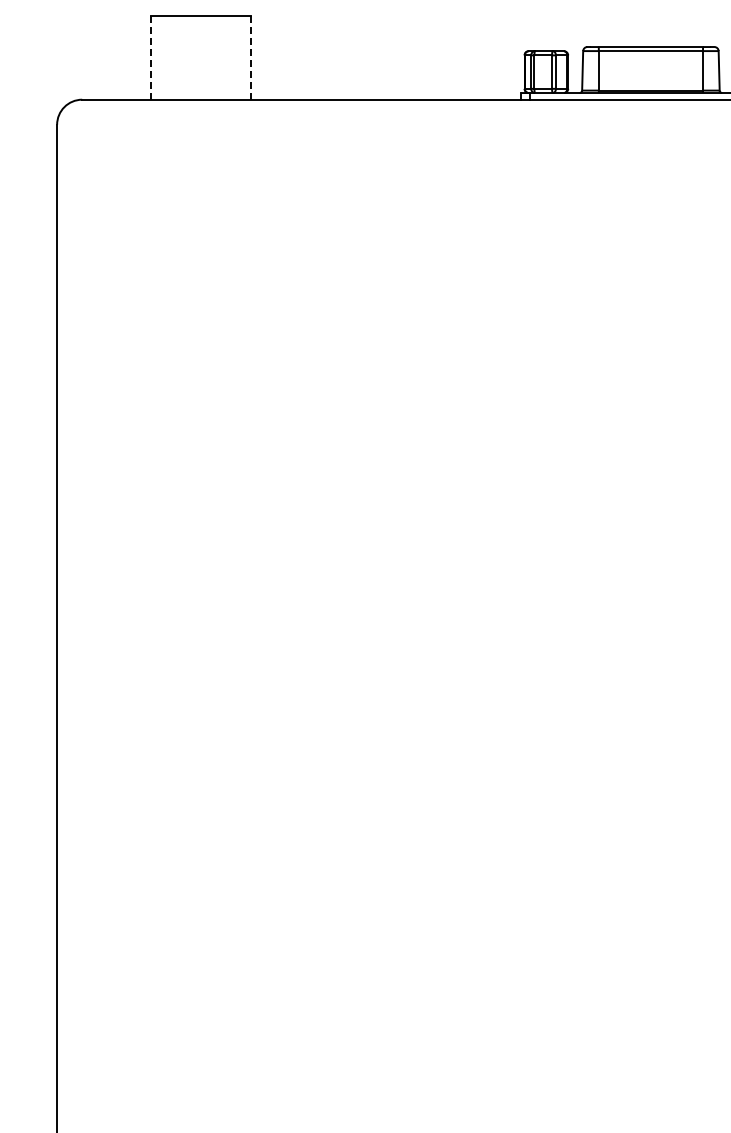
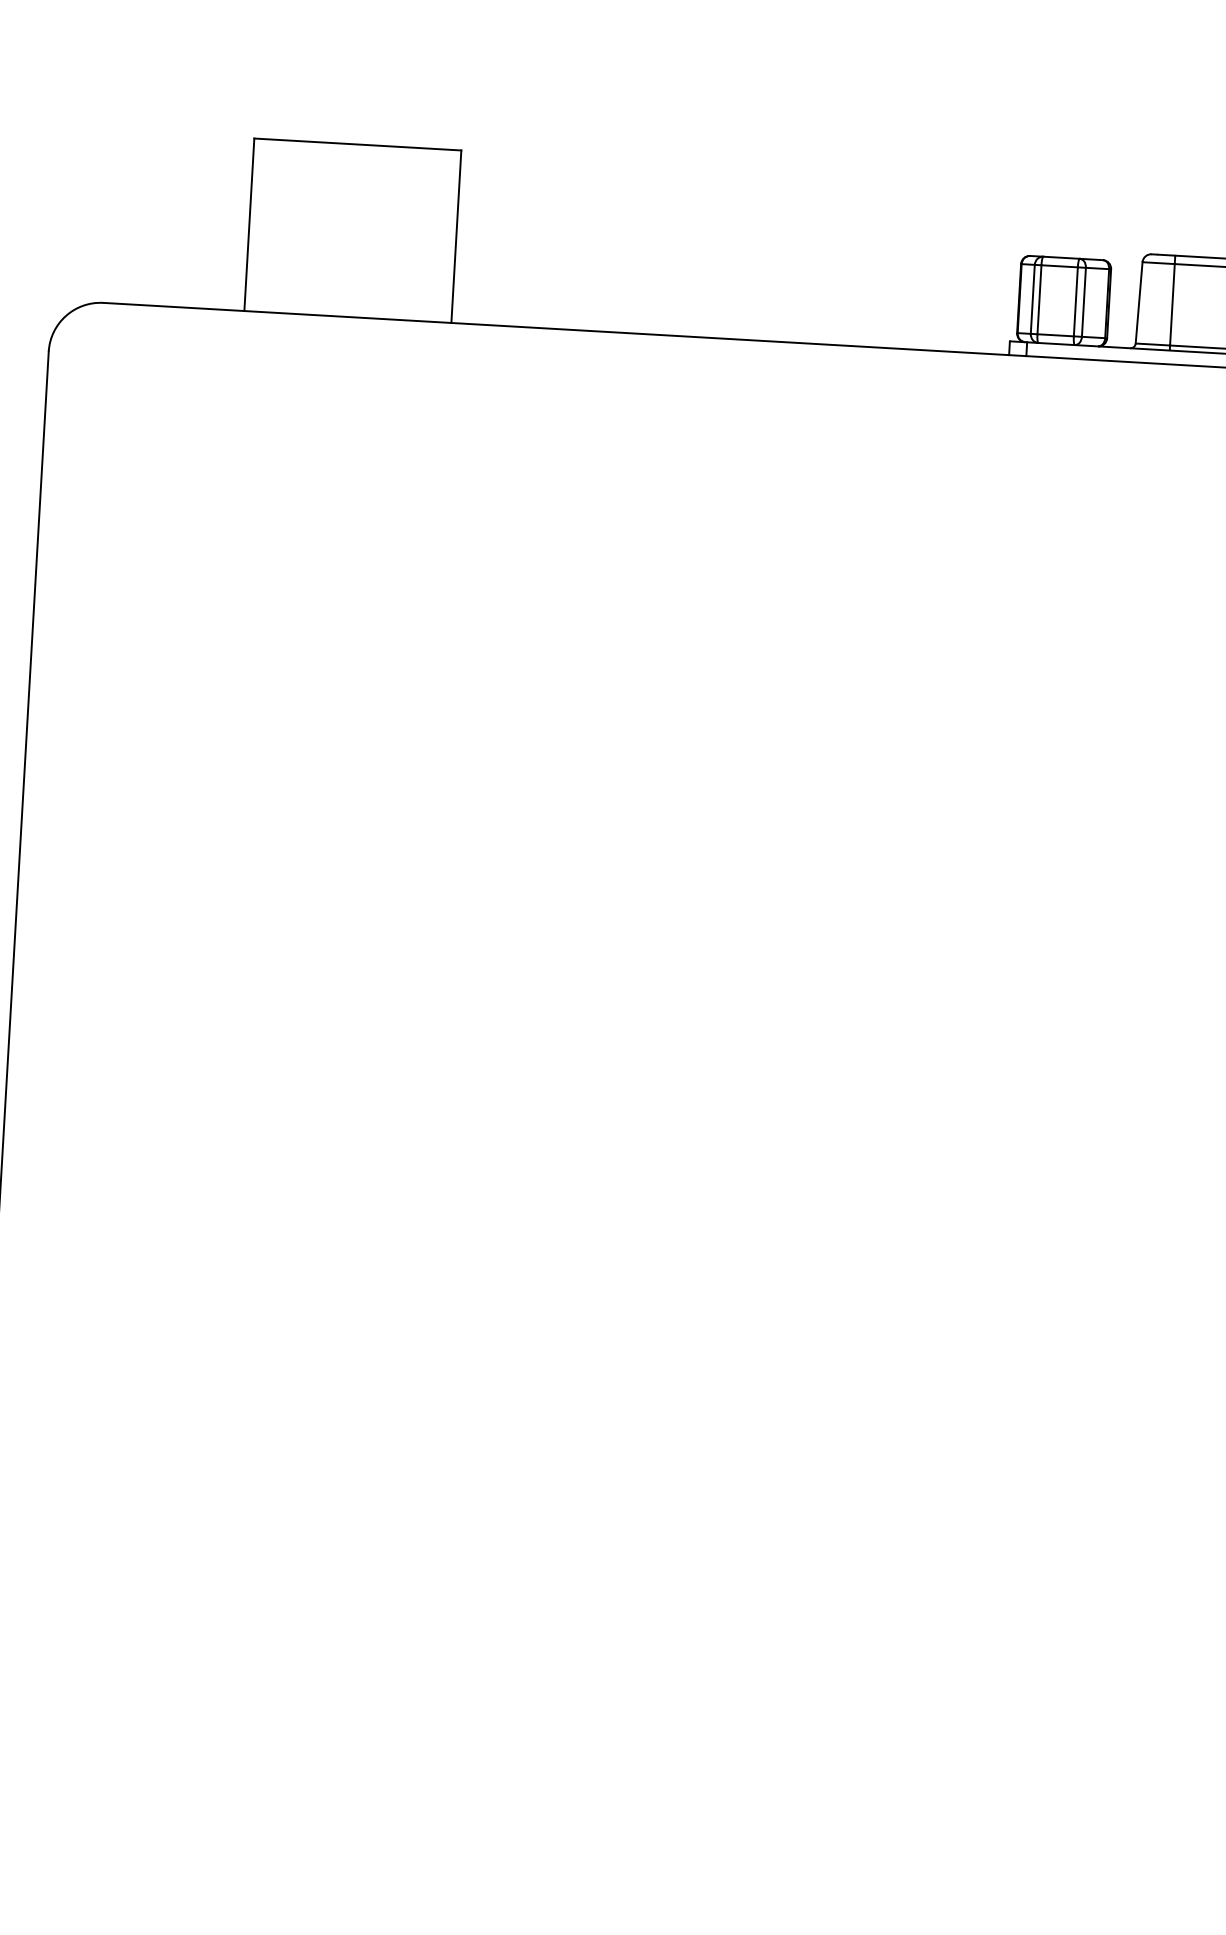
line: (150, 57) -> (249, 223), dashed -> solid
line: (250, 57) -> (455, 235), dashed -> solid

